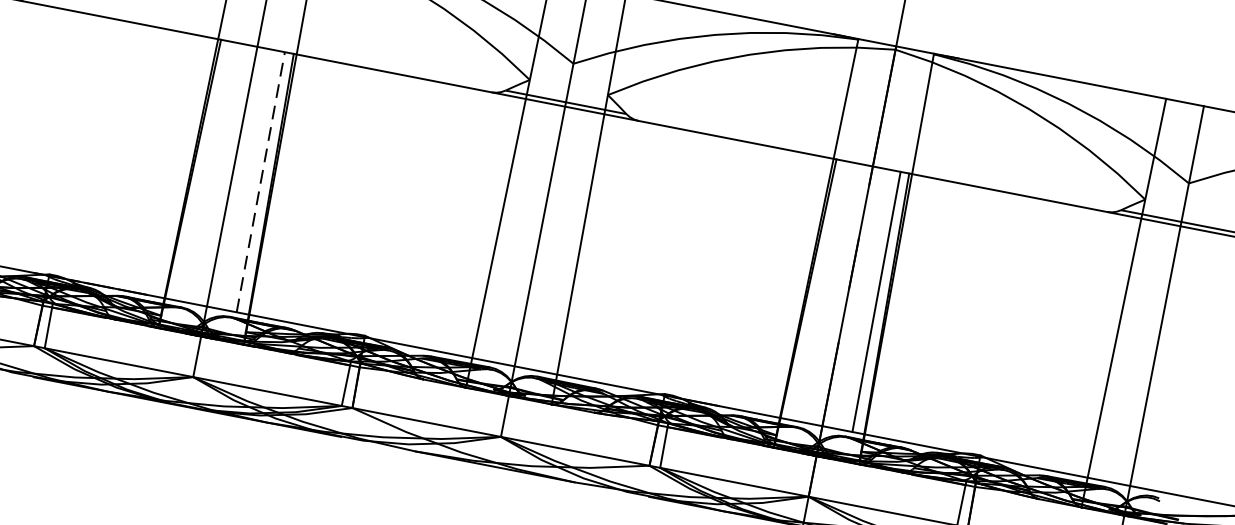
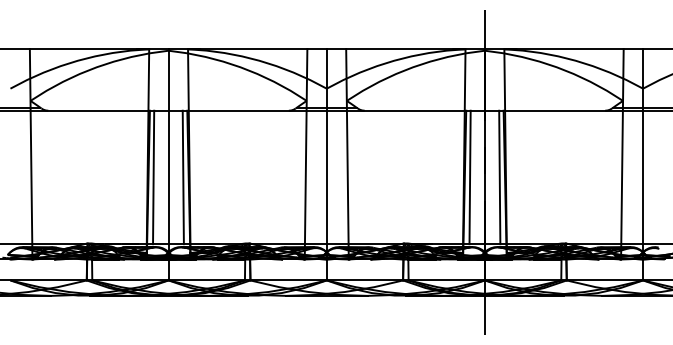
line: (202, 171) -> (153, 177), added
line: (261, 182) -> (183, 177), dashed -> solid
line: (817, 290) -> (469, 177), added

